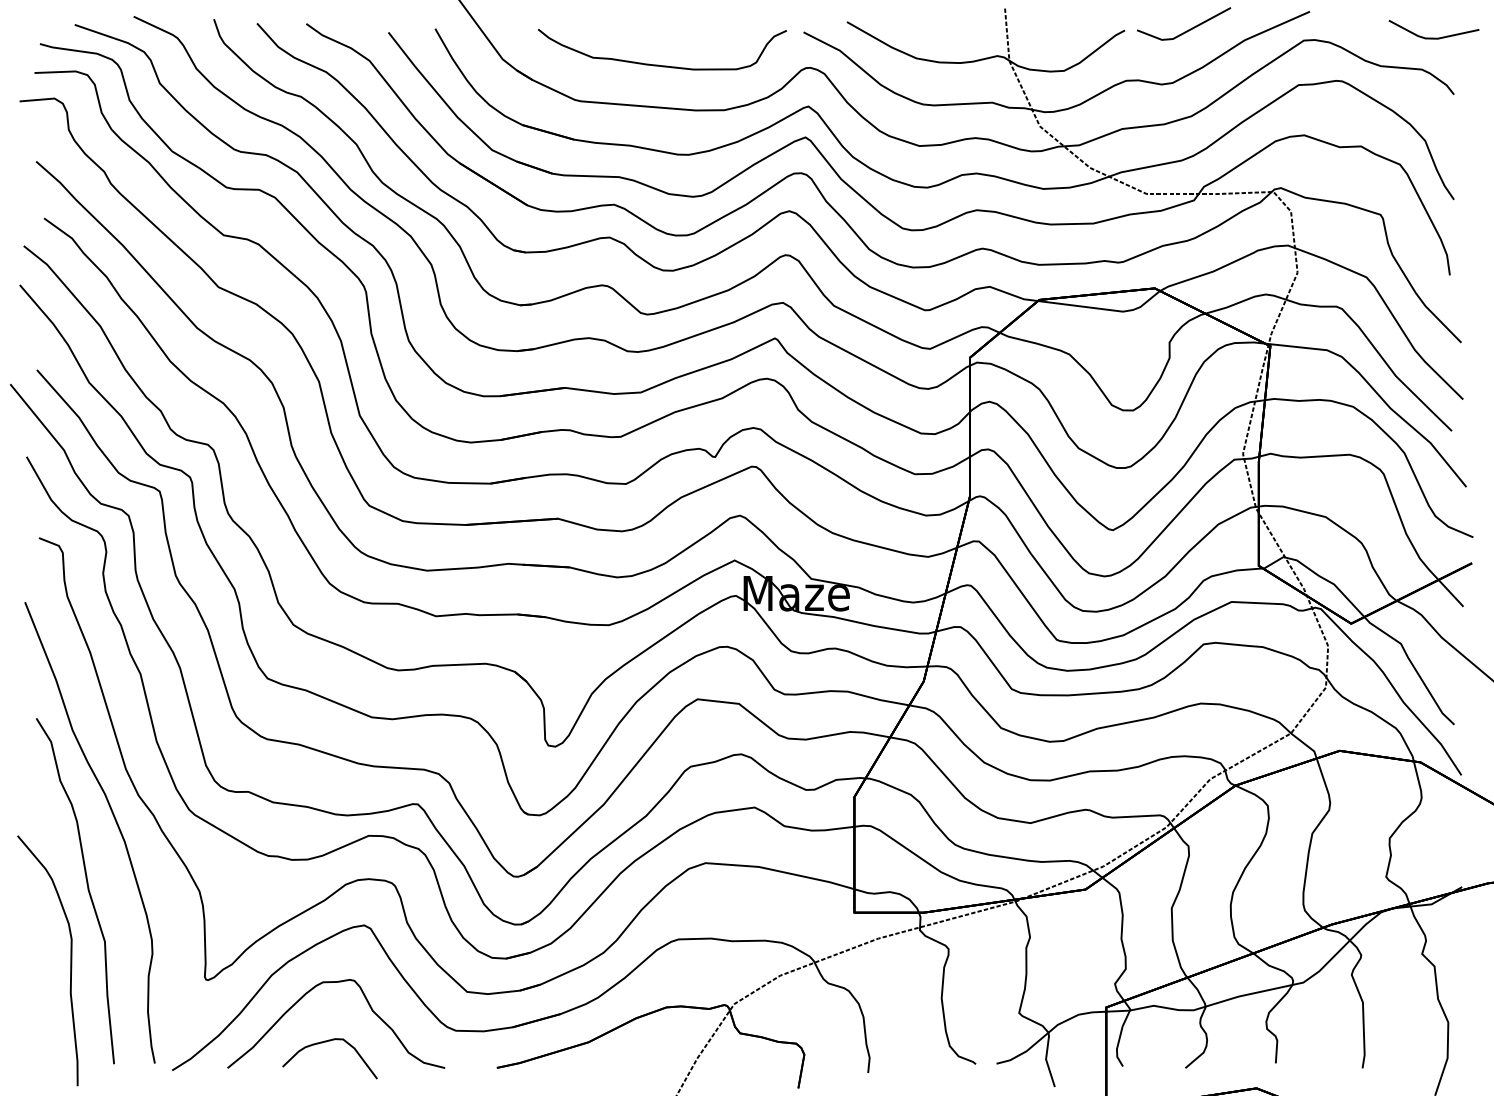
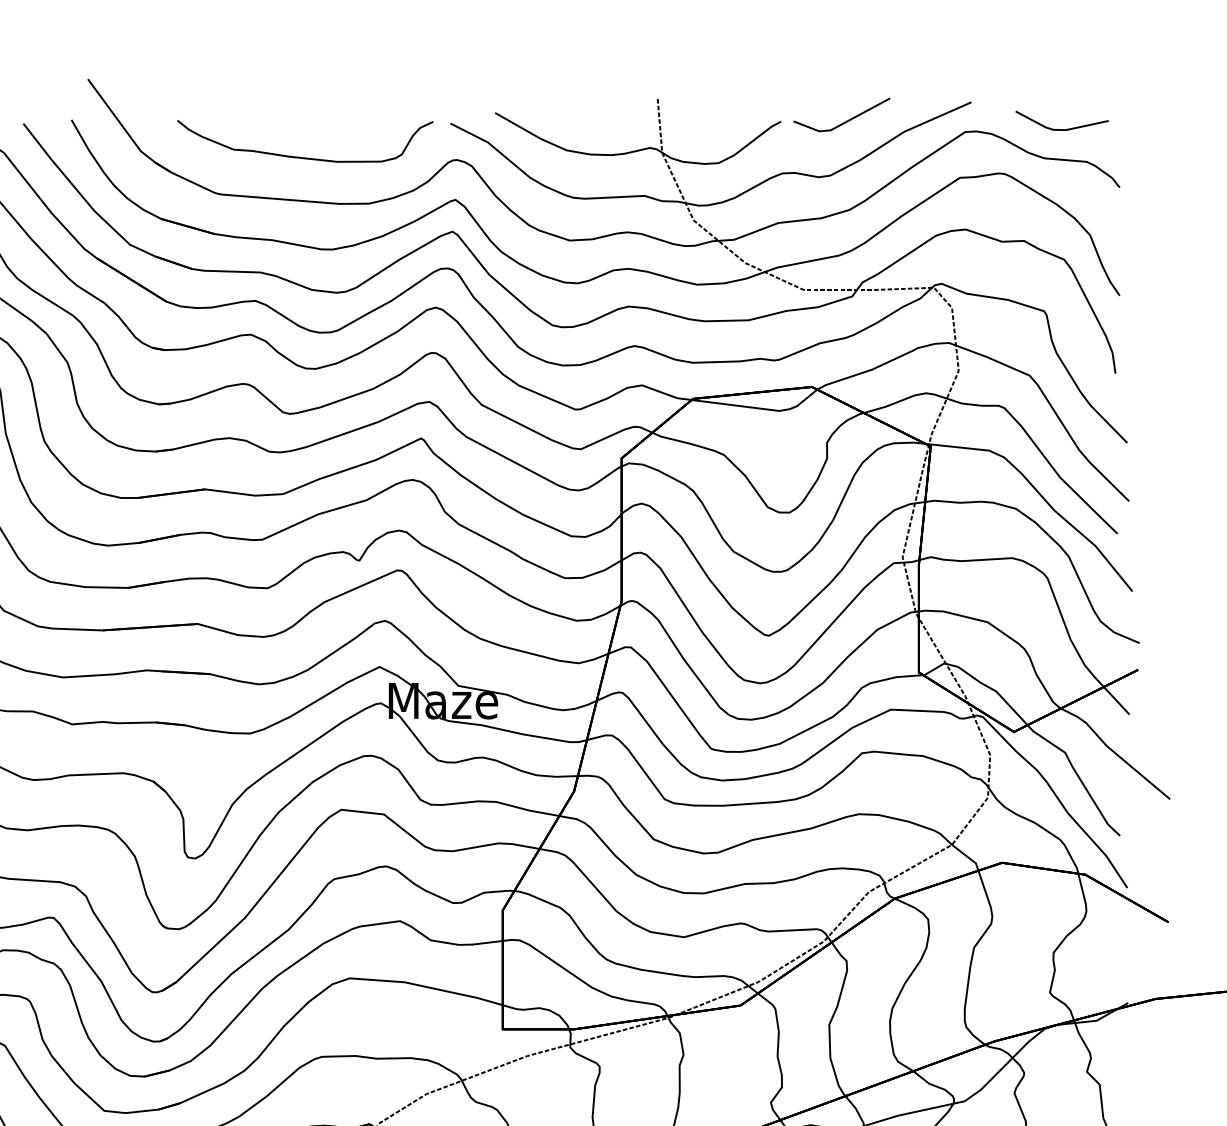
line: (1433, 37) -> (1061, 128), moved

